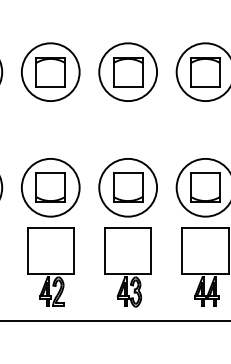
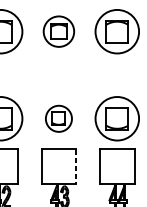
part: (127, 71) -> (58, 31), size x0.7
part: (127, 187) -> (58, 118), size x0.6
line: (151, 251) -> (76, 166), solid -> dashed

